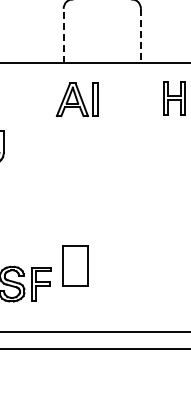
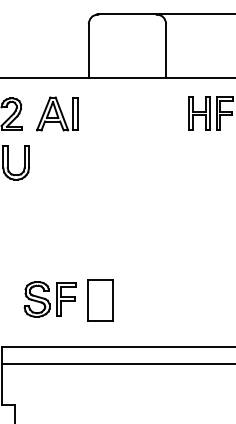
line: (63, 35) -> (88, 50), dashed -> solid
line: (141, 36) -> (166, 51), dashed -> solid
part: (77, 99) -> (57, 113), moved
part: (75, 266) -> (100, 300), moved

